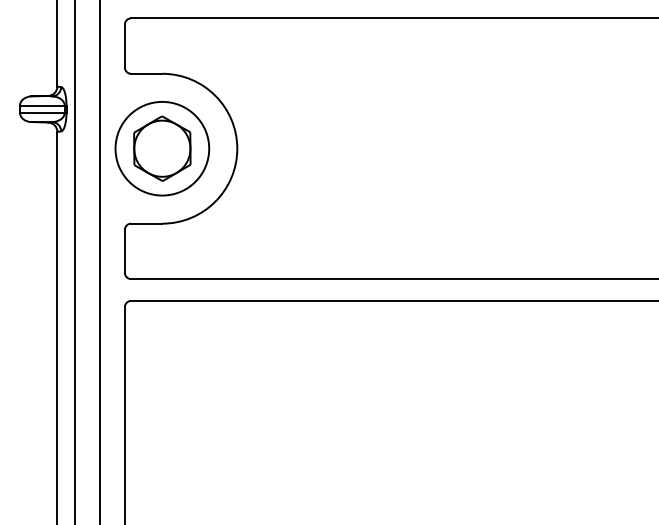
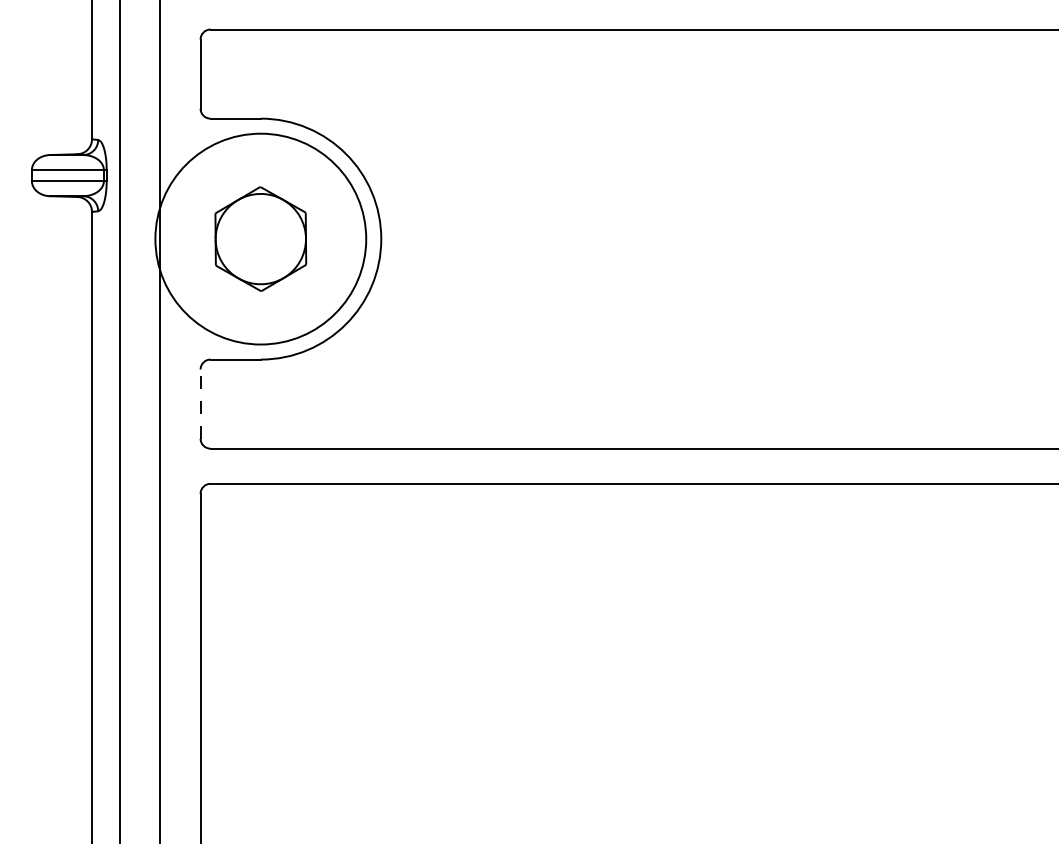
circle: (162, 148) -> (261, 238), size x1.4
line: (124, 251) -> (199, 404), solid -> dashed

